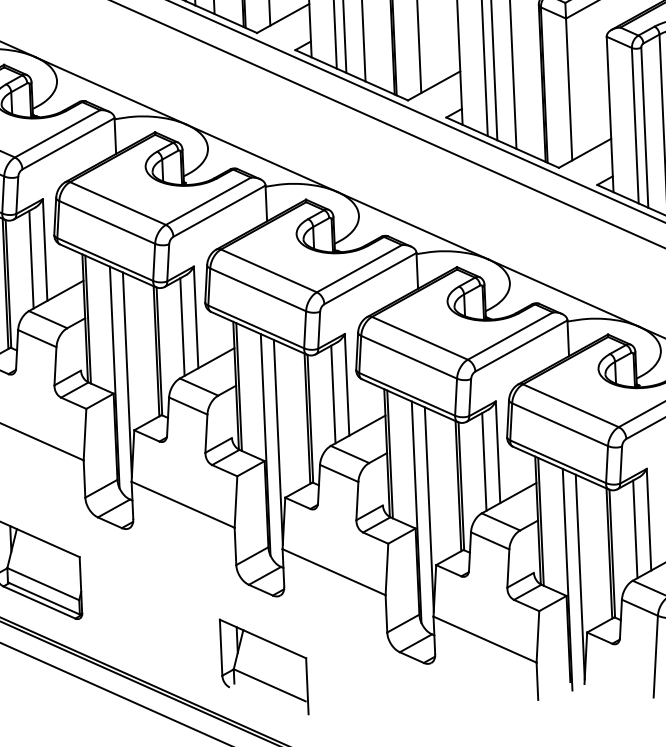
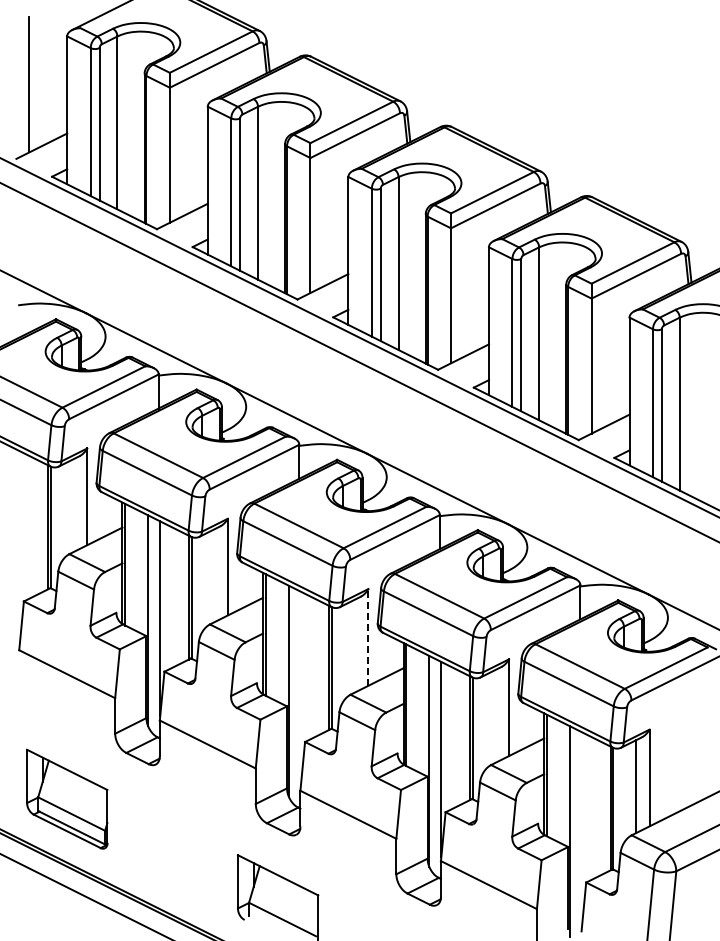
line: (31, 259) -> (73, 505), removed
line: (182, 326) -> (214, 575), removed
line: (347, 383) -> (368, 636), solid -> dashed
line: (333, 393) -> (355, 645), removed
line: (277, 441) -> (300, 688), removed
line: (484, 461) -> (495, 715), removed
line: (579, 576) -> (581, 829), removed

